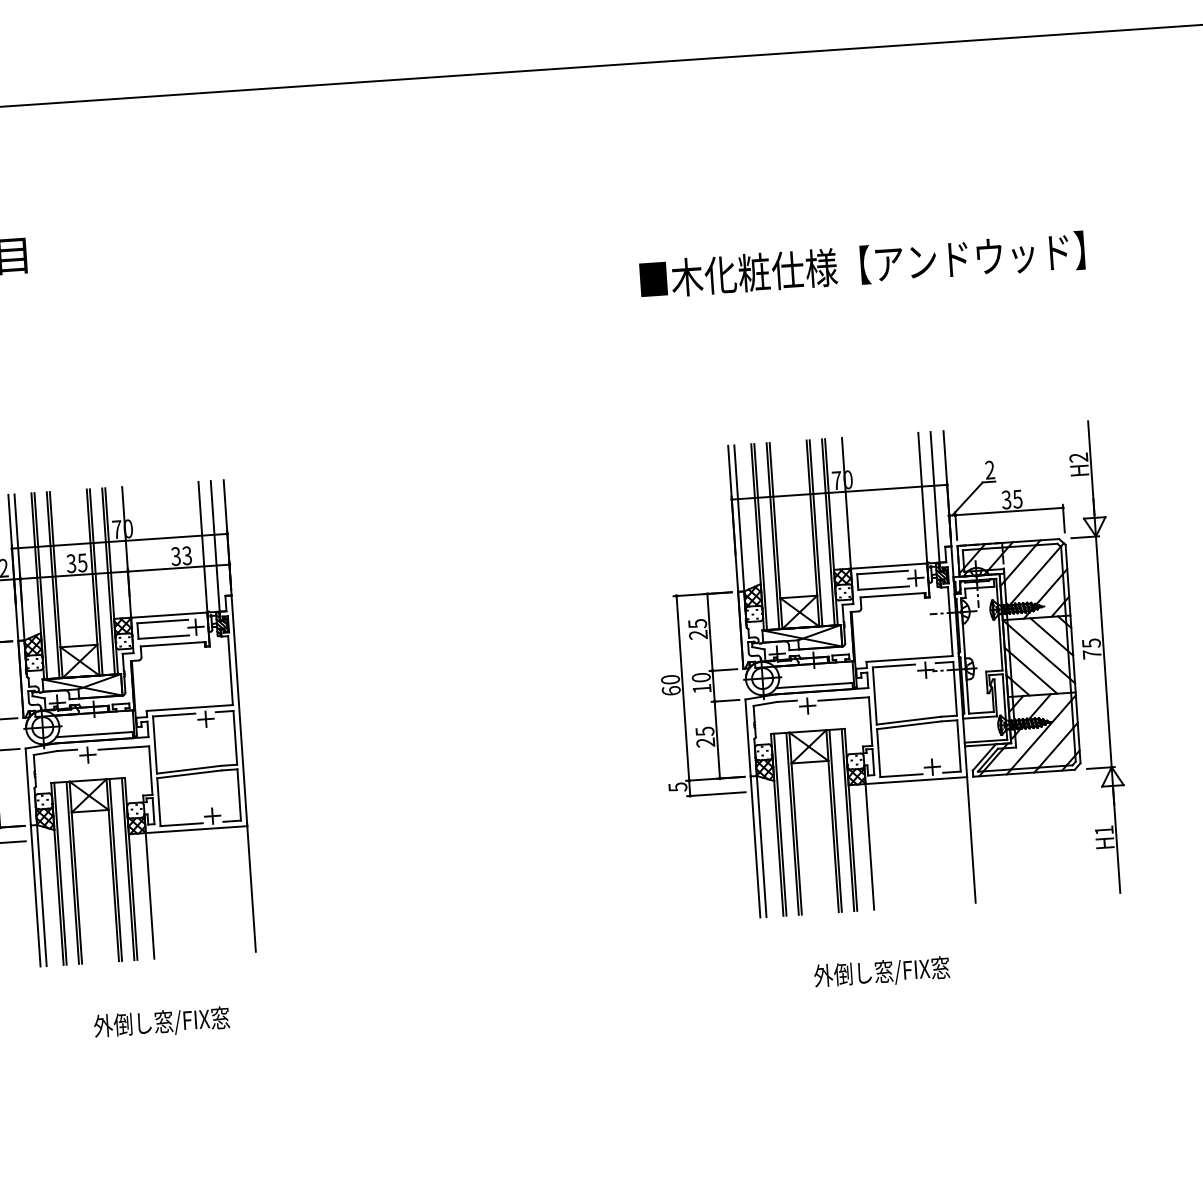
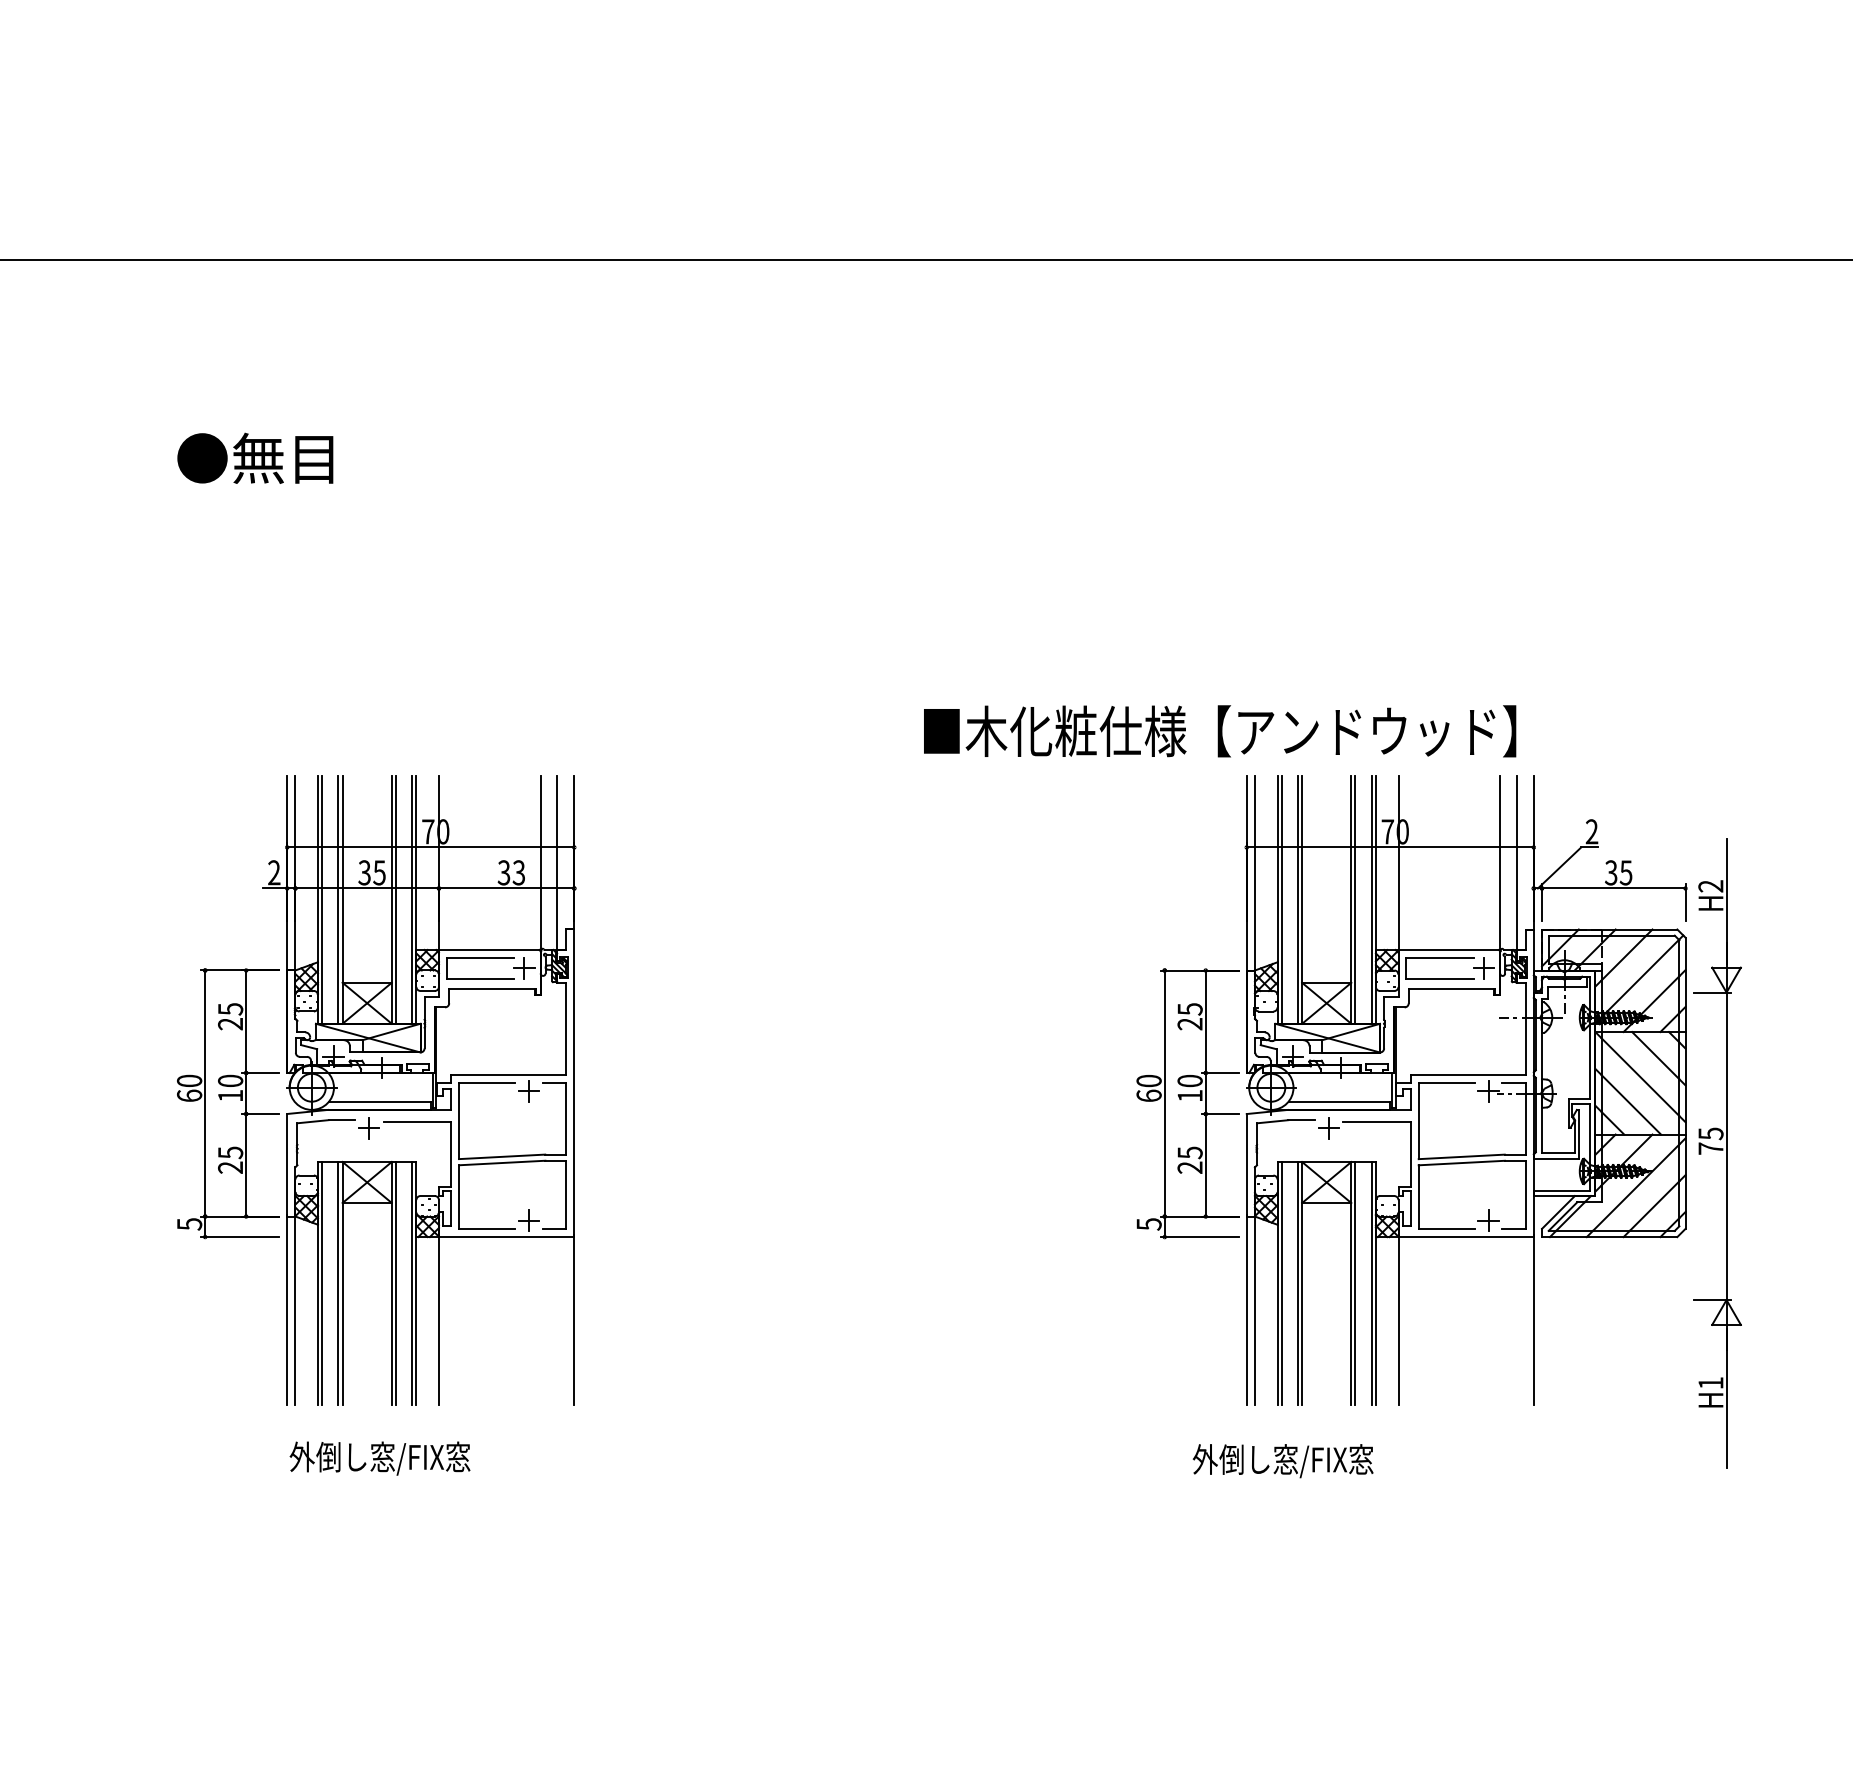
text: (862, 265) -> (1220, 731), moved
part: (1097, 657) -> (1717, 1153), moved
text: (881, 973) -> (1282, 1461), moved
text: (161, 1023) -> (379, 1458), moved

